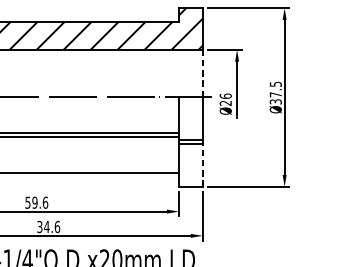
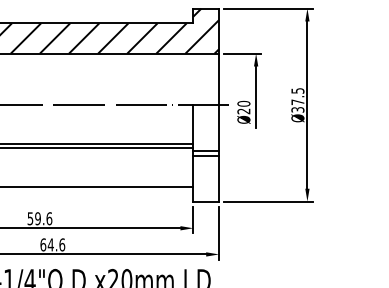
line: (203, 73) -> (219, 79), dashed -> solid
text: (225, 95) -> (243, 103), Ø26 -> Ø20
line: (203, 165) -> (219, 178), dashed -> solid
text: (40, 226) -> (43, 244), 34.6 -> 64.6

